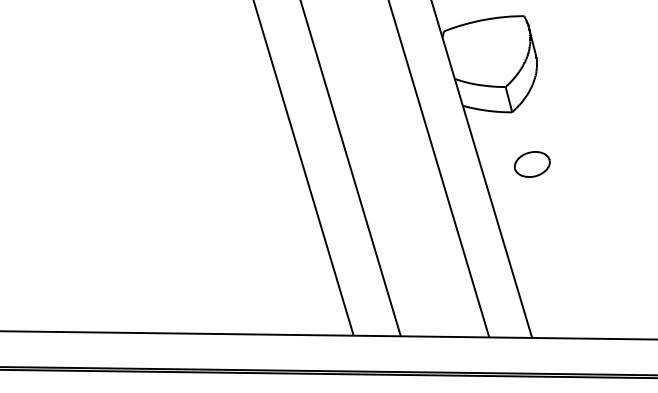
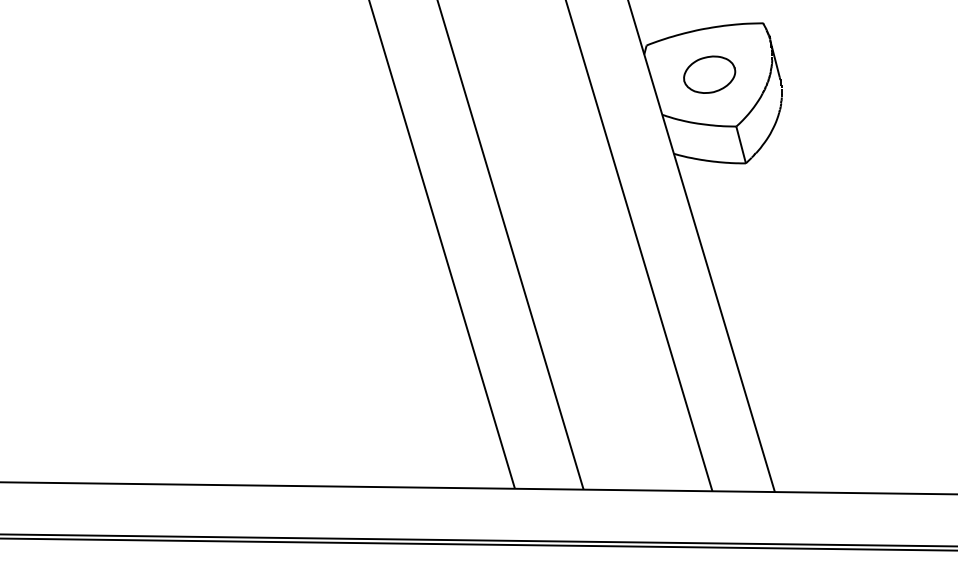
part: (531, 164) -> (708, 74), moved

